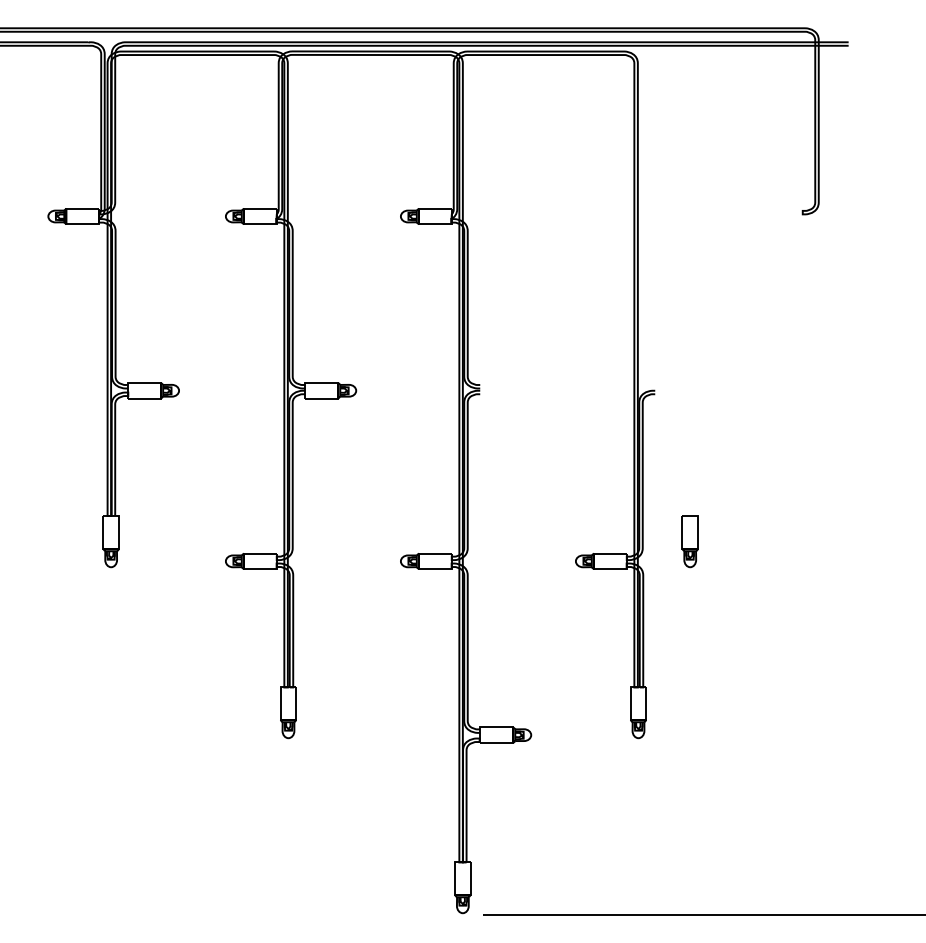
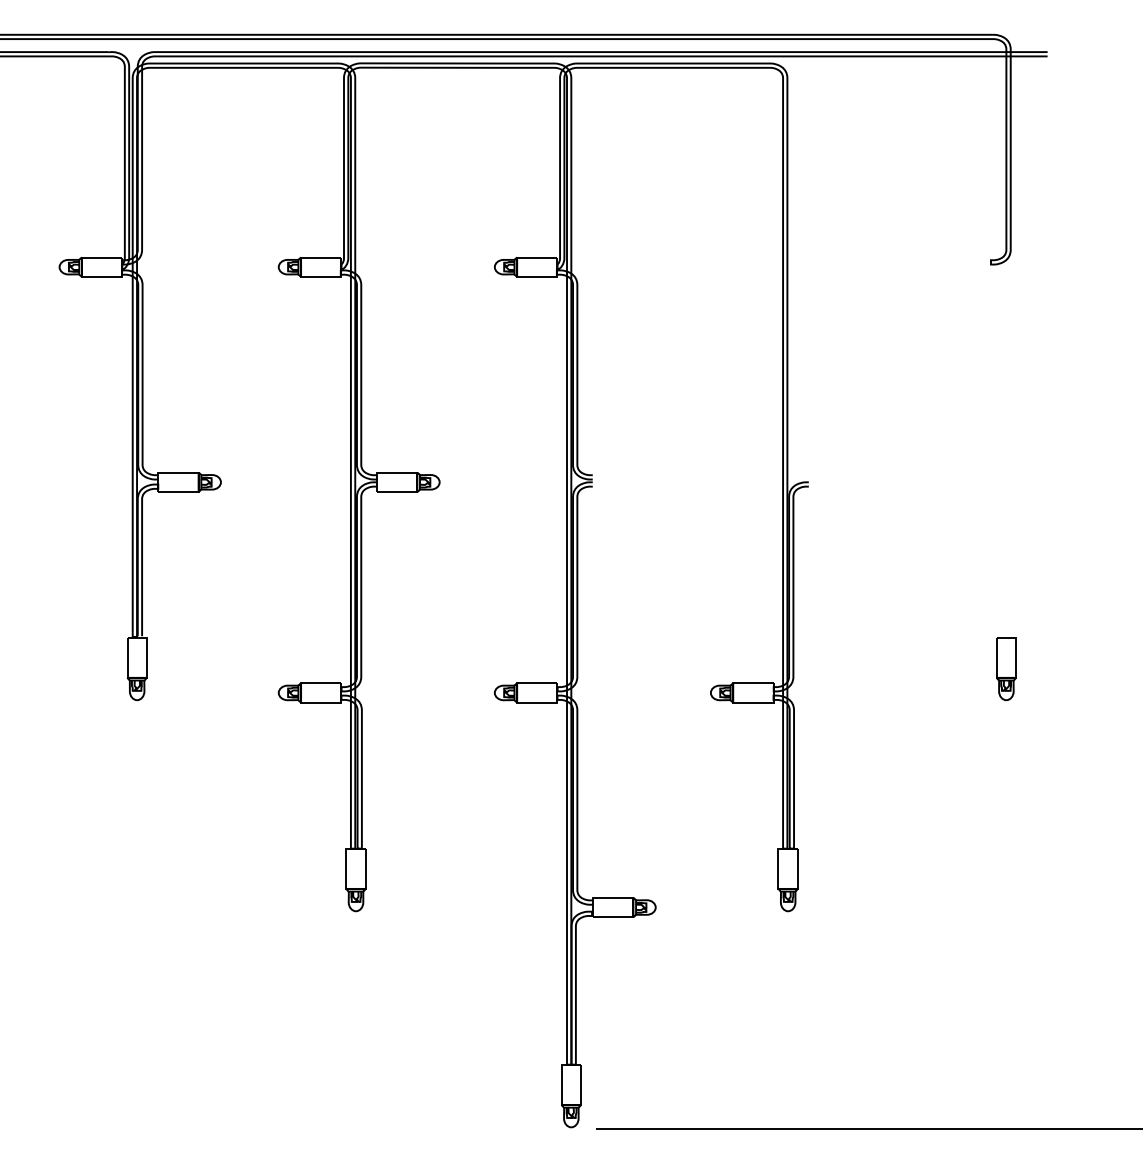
part: (689, 541) -> (1005, 668), moved

